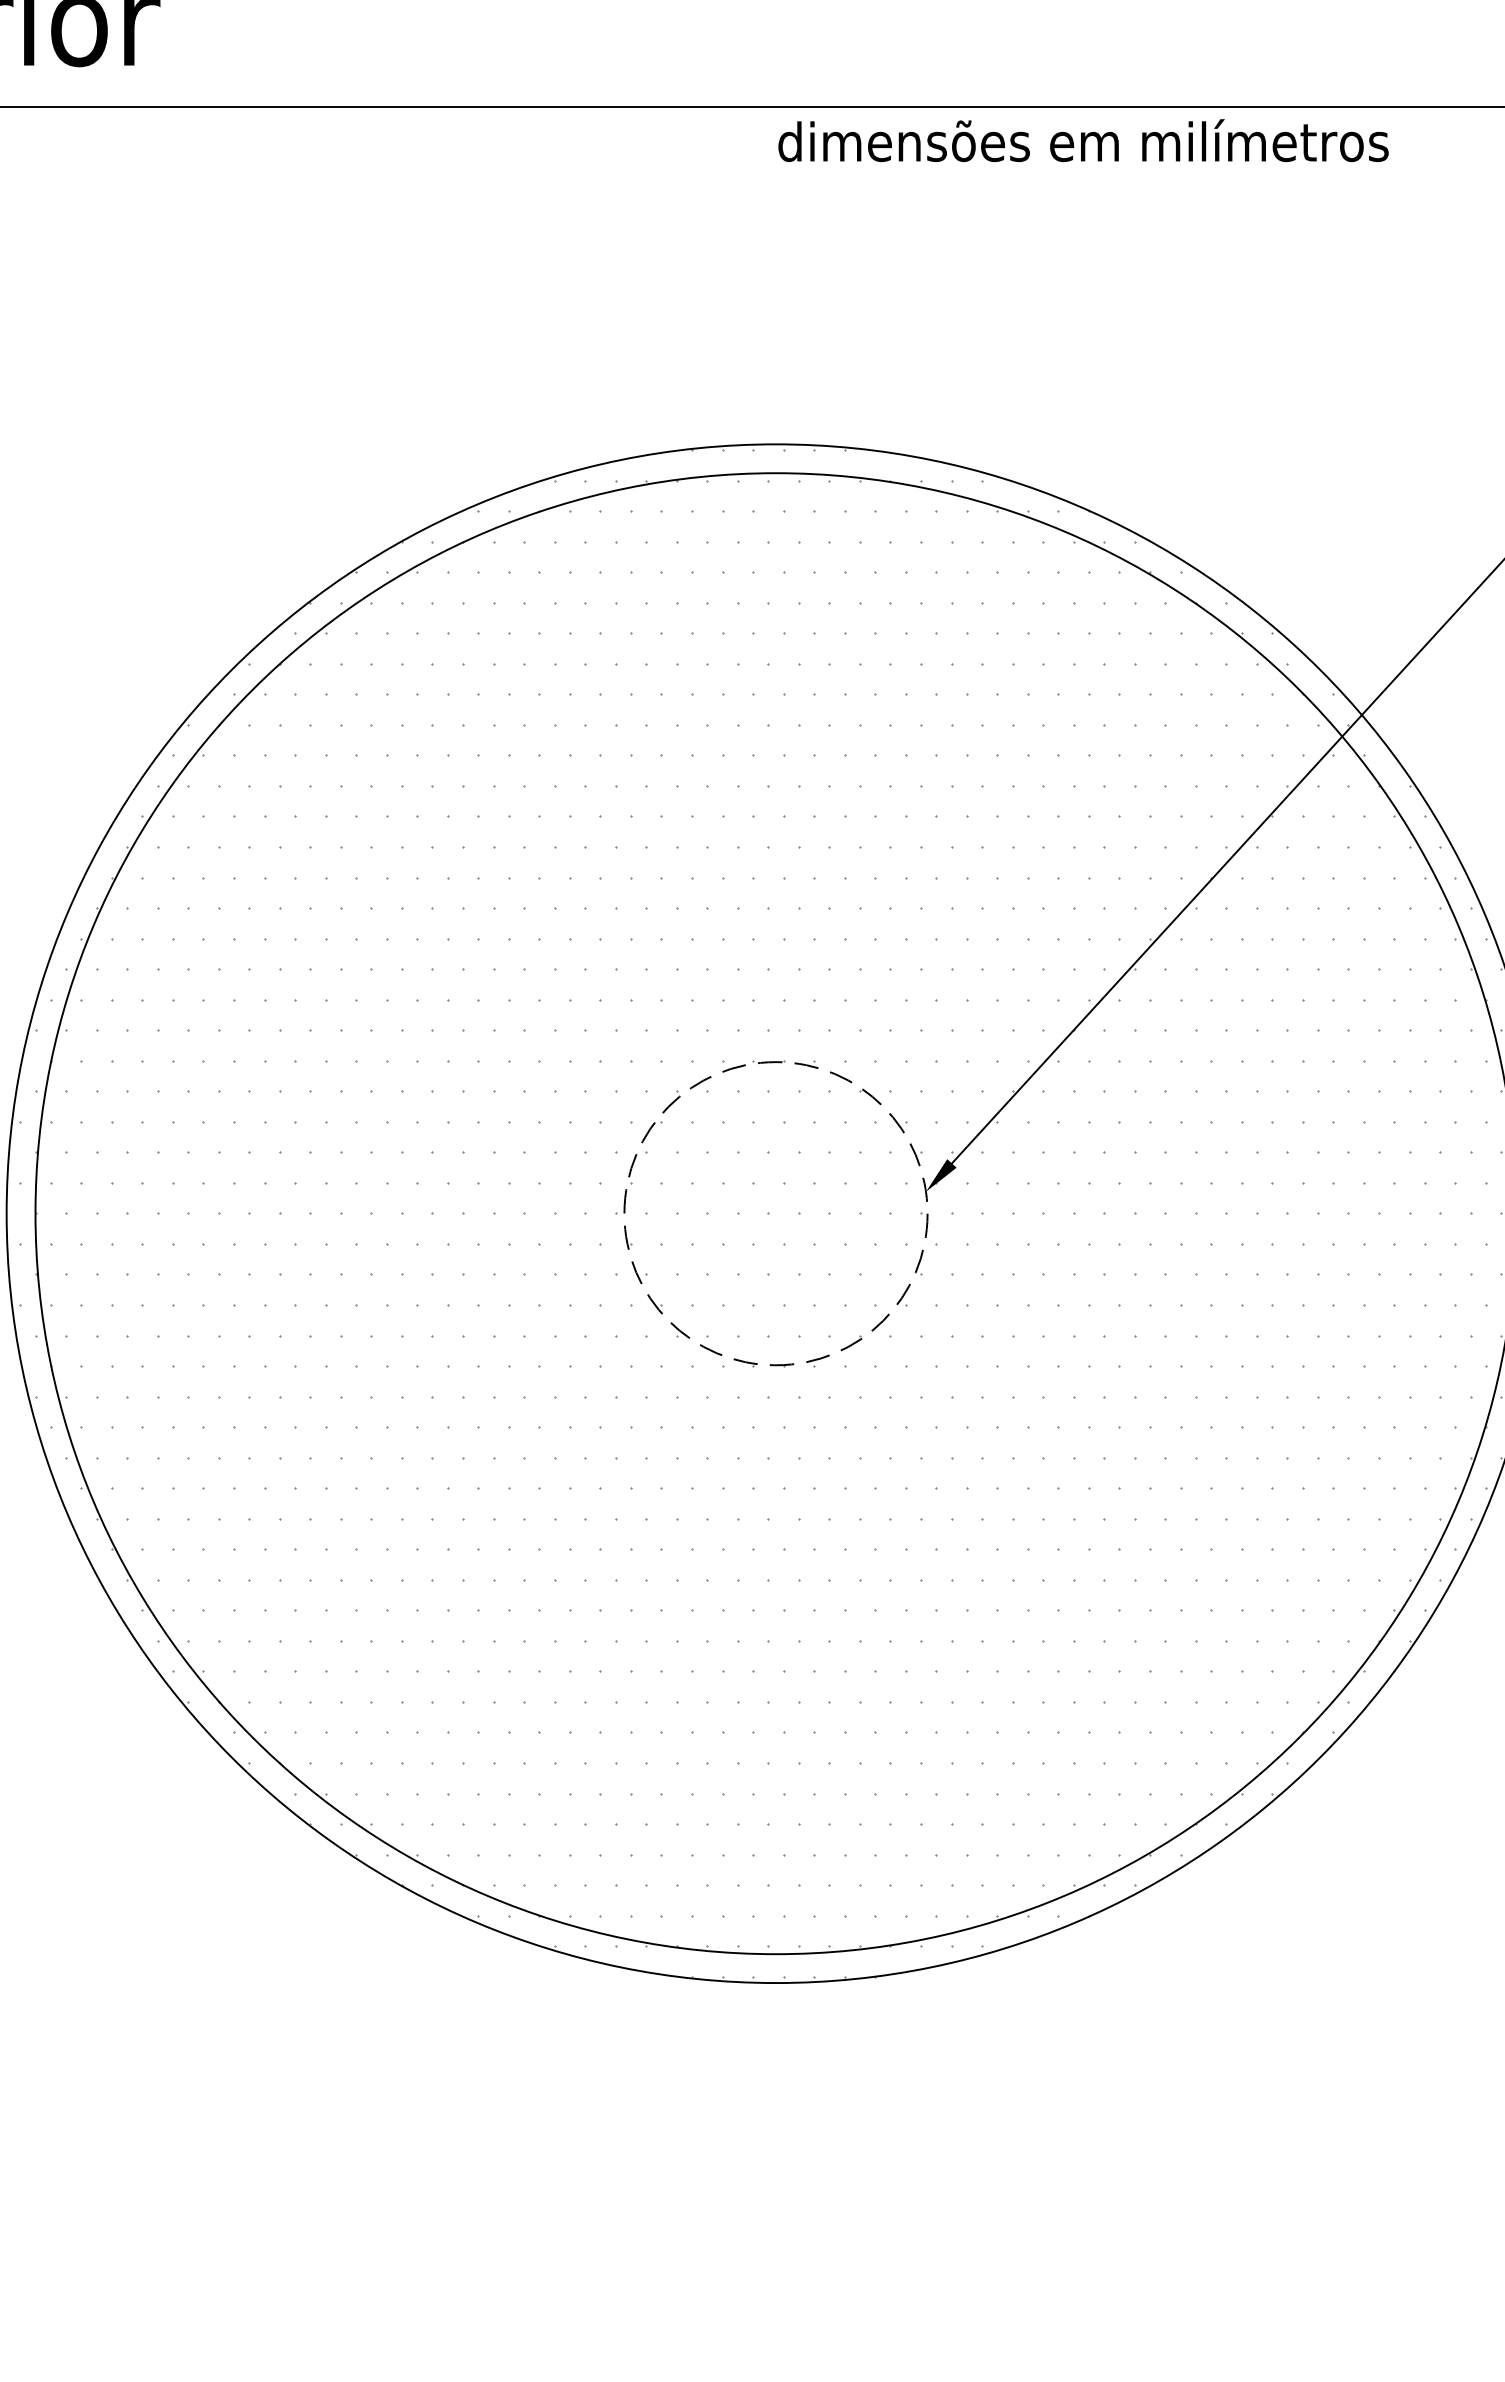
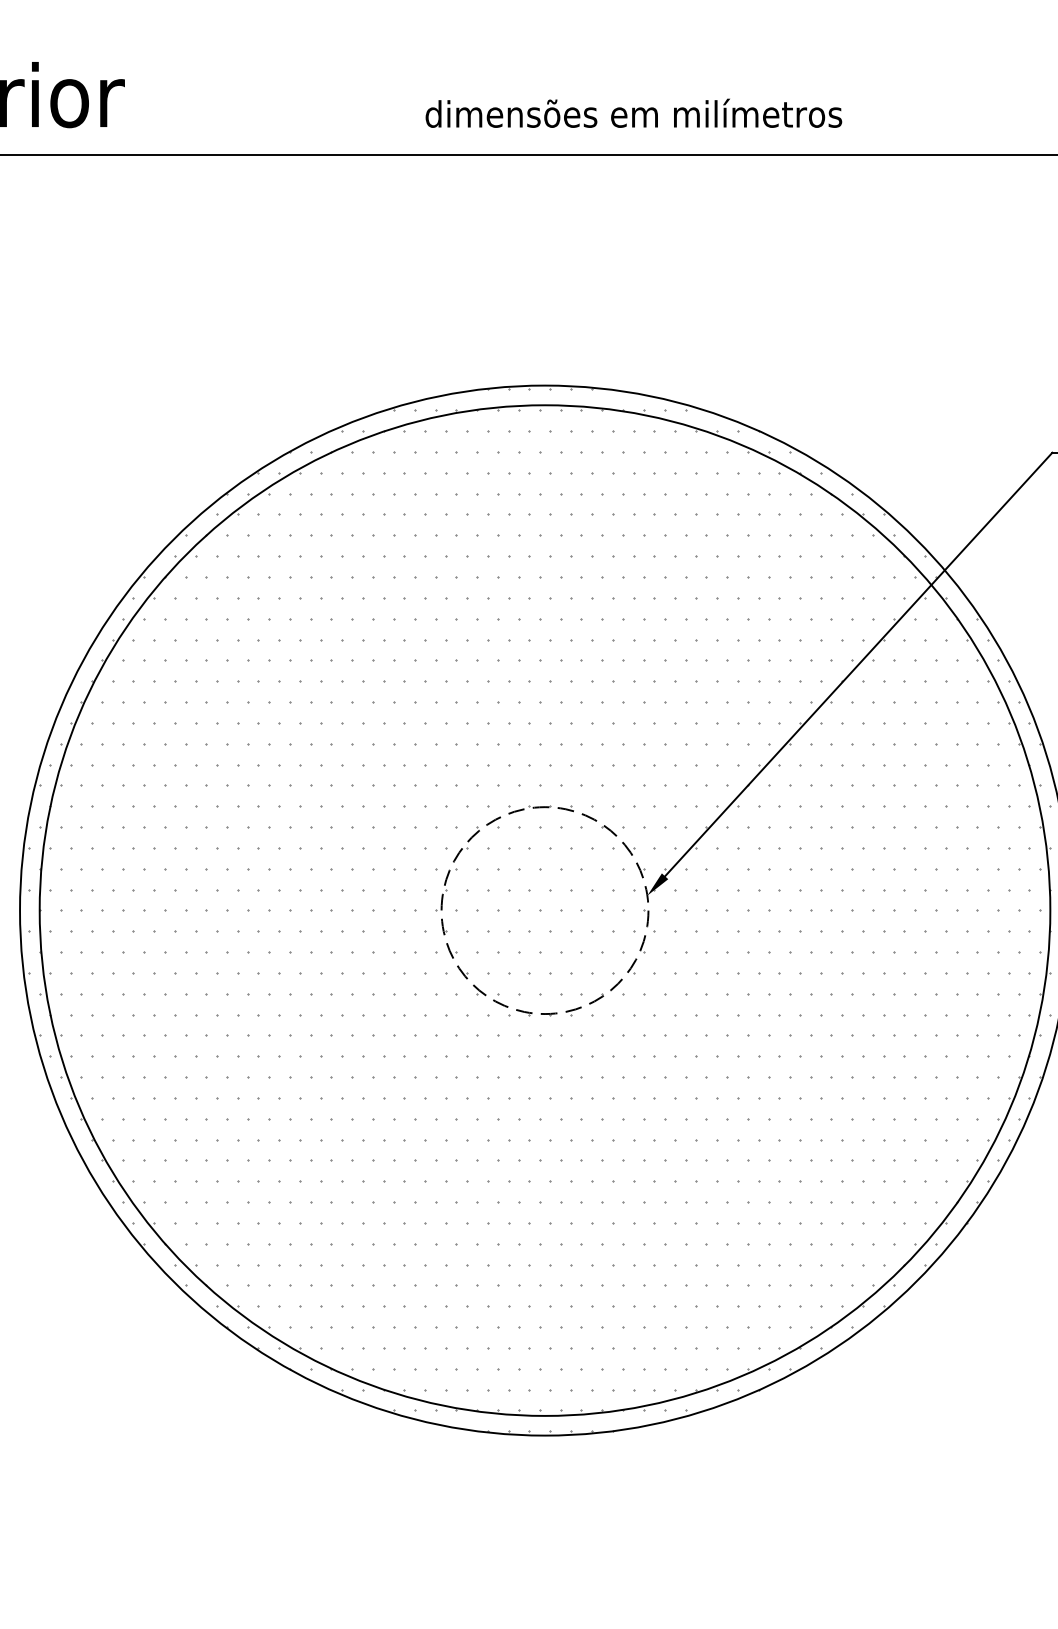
text: (1082, 139) -> (633, 112), moved

